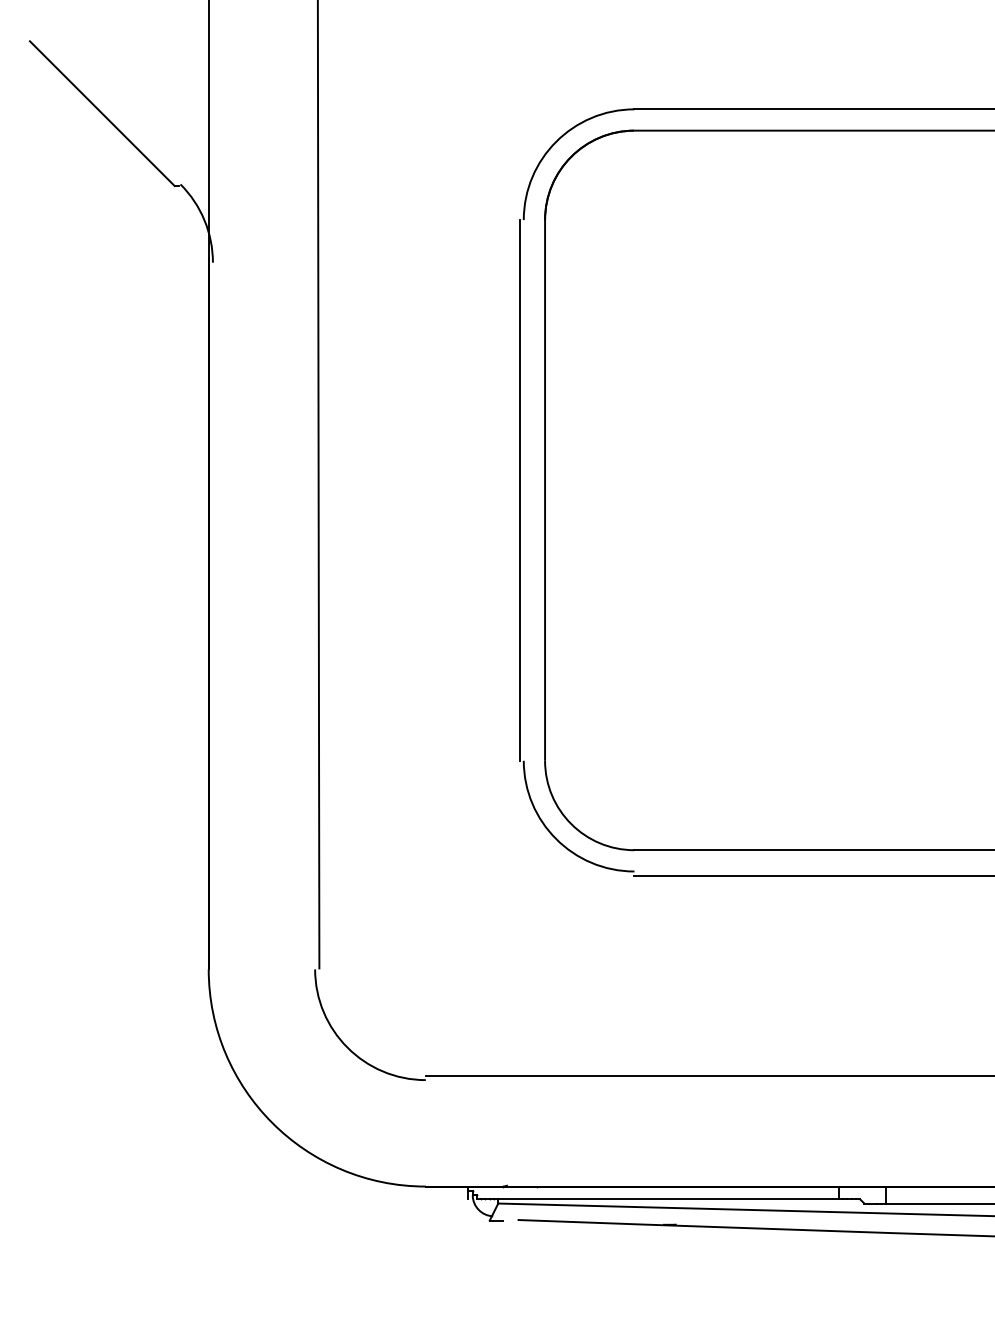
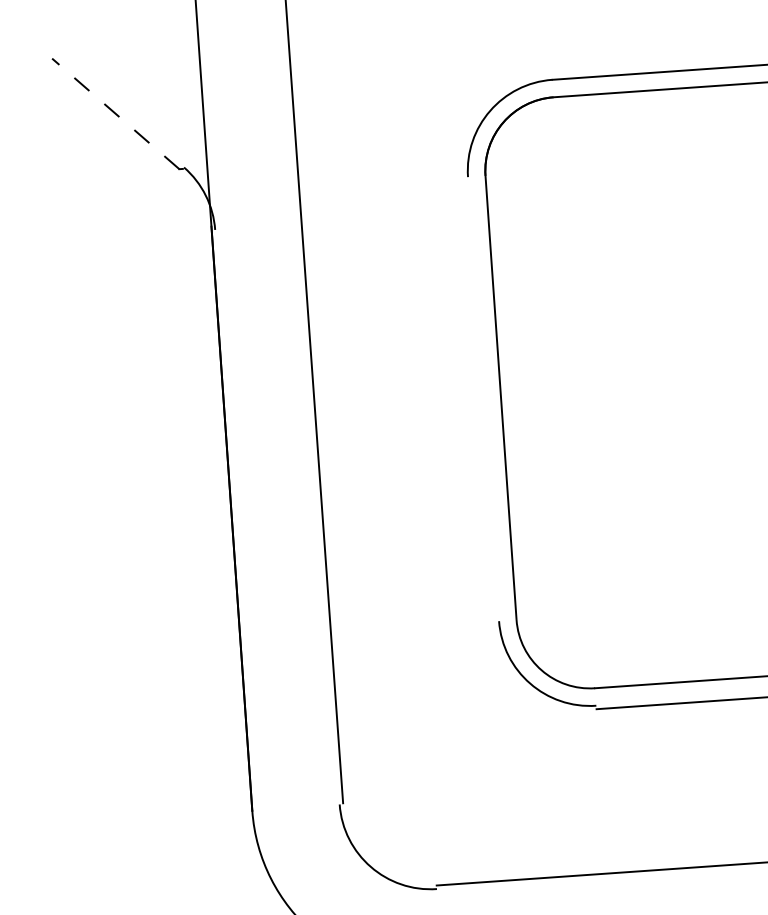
line: (101, 113) -> (115, 113), solid -> dashed
line: (519, 490) -> (480, 399), removed

